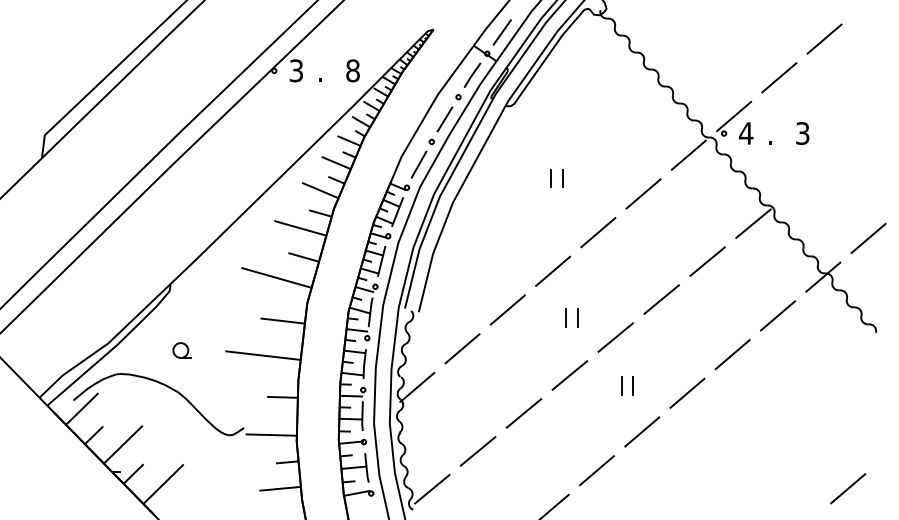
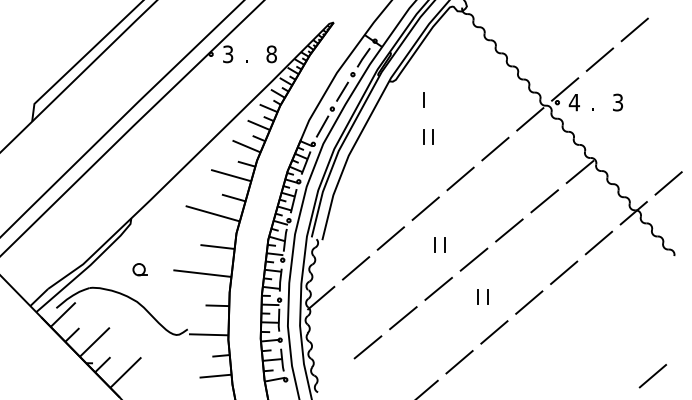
line: (501, 32) -> (386, 24), removed
line: (550, 130) -> (423, 100), added
line: (432, 489) -> (332, 376), removed

